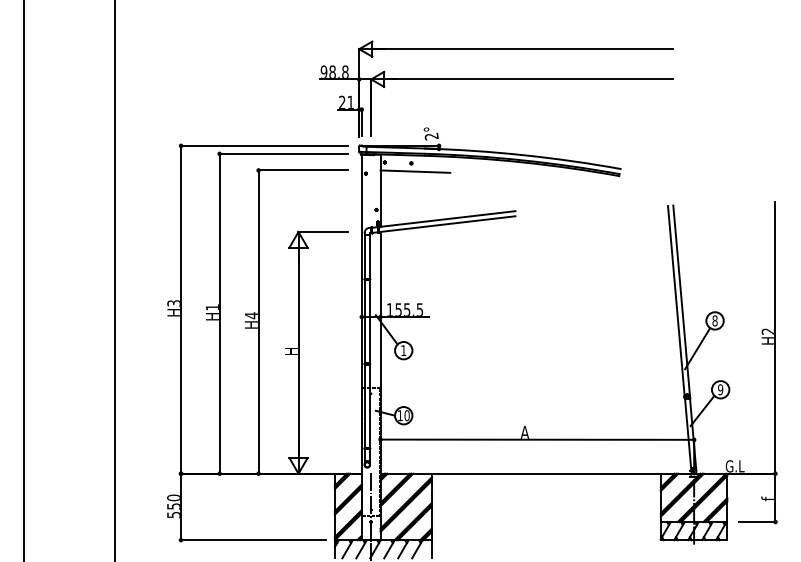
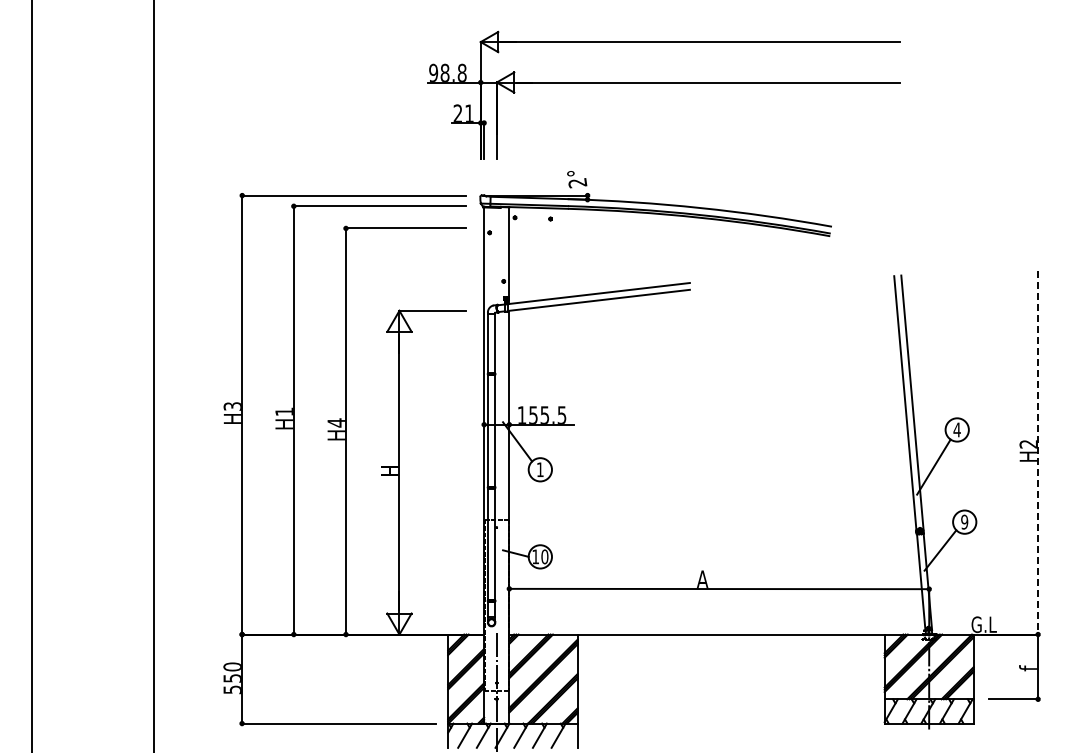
part: (495, 80) -> (663, 83), moved
line: (415, 171) -> (555, 229), removed
text: (714, 320) -> (956, 429), 8 -> 4
line: (775, 337) -> (1038, 452), solid -> dashed

